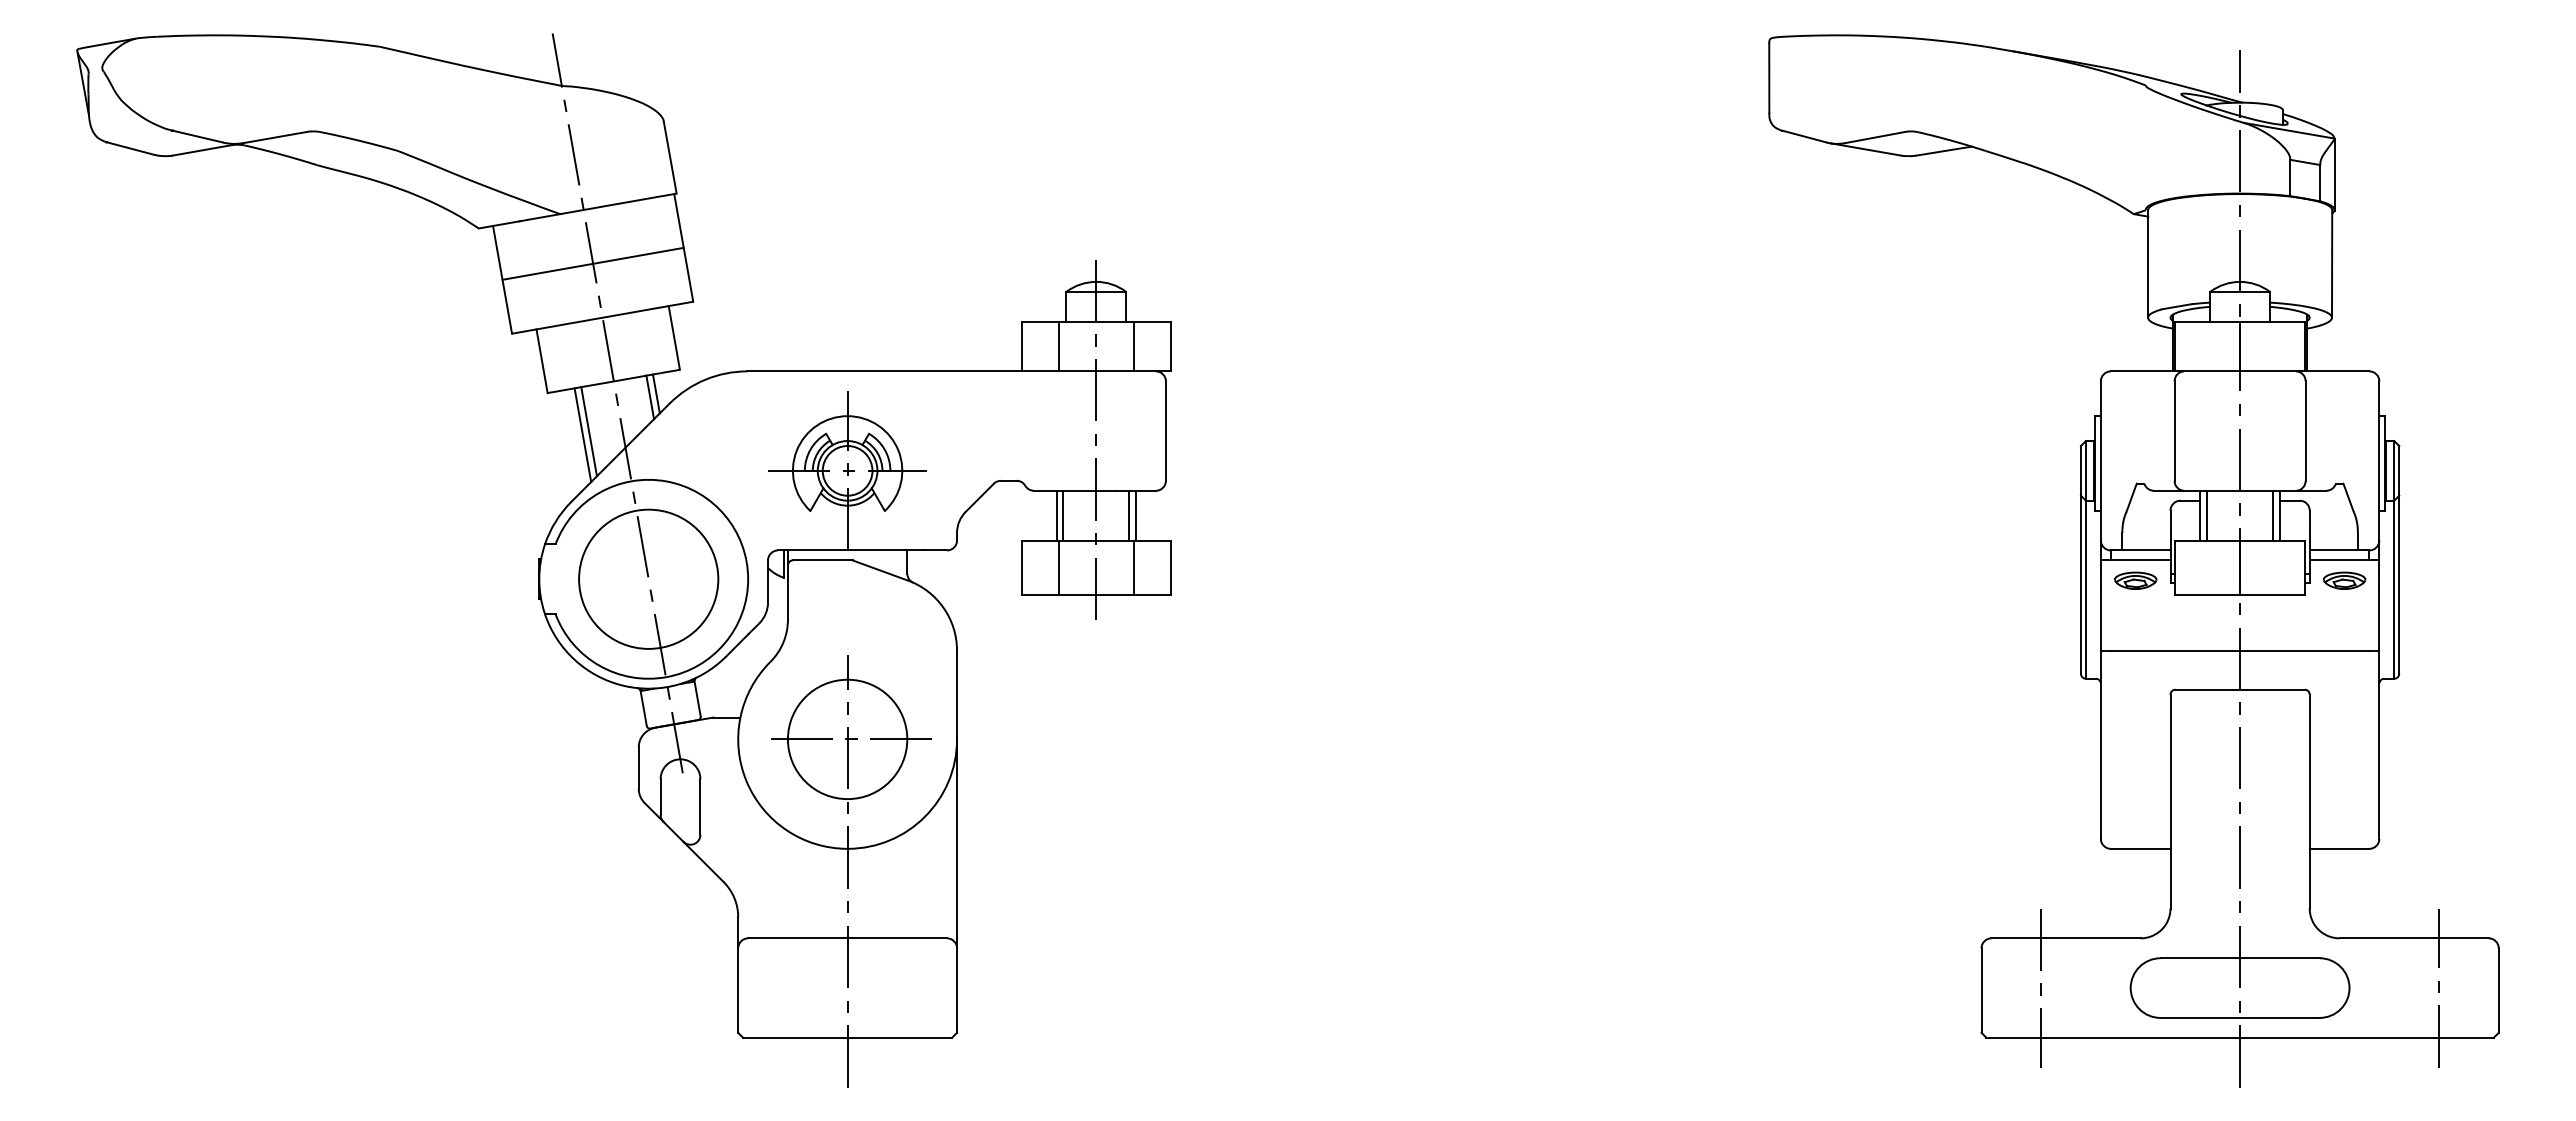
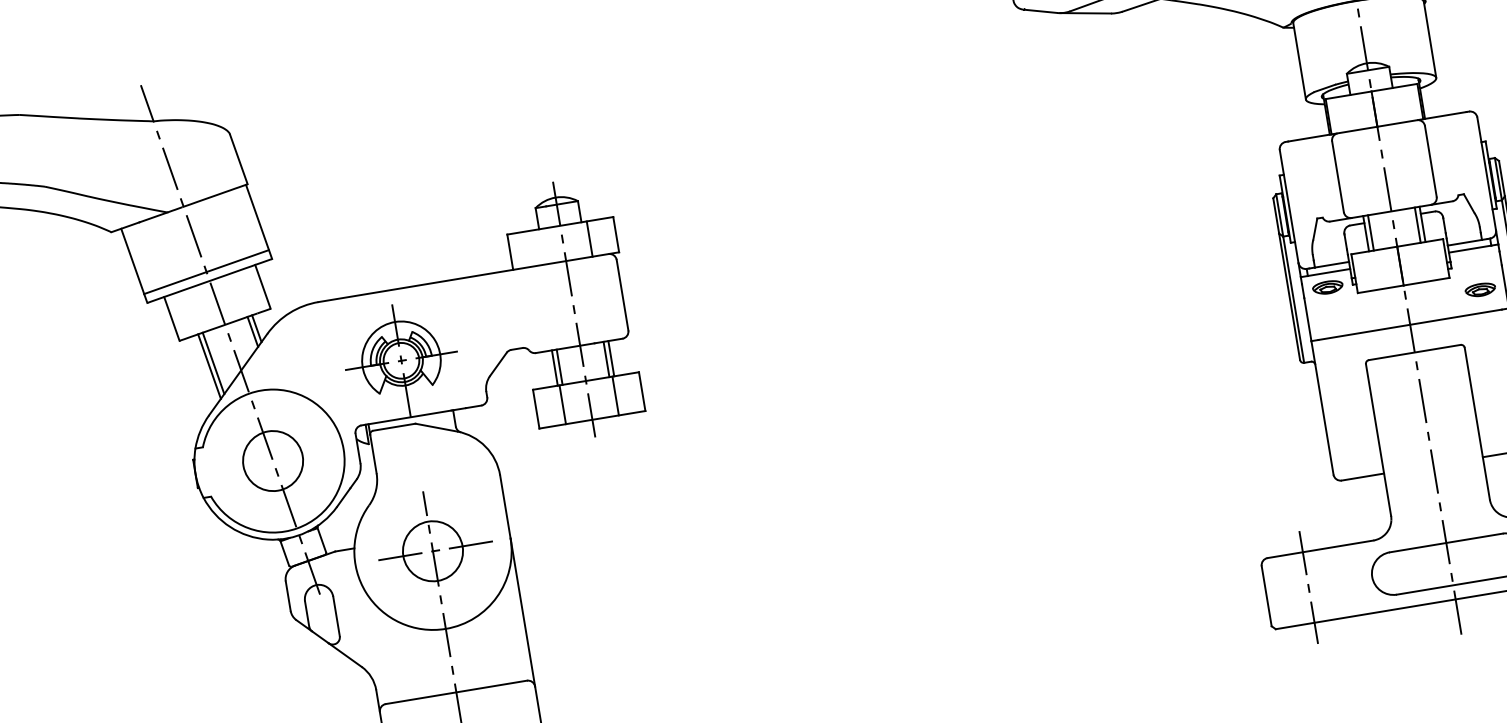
line: (592, 263) -> (205, 271), moved
line: (1058, 346) -> (536, 247), removed
circle: (648, 578) -> (272, 460), size x0.6
part: (2344, 580) -> (1480, 289), moved
circle: (847, 739) -> (432, 551), size x0.7

